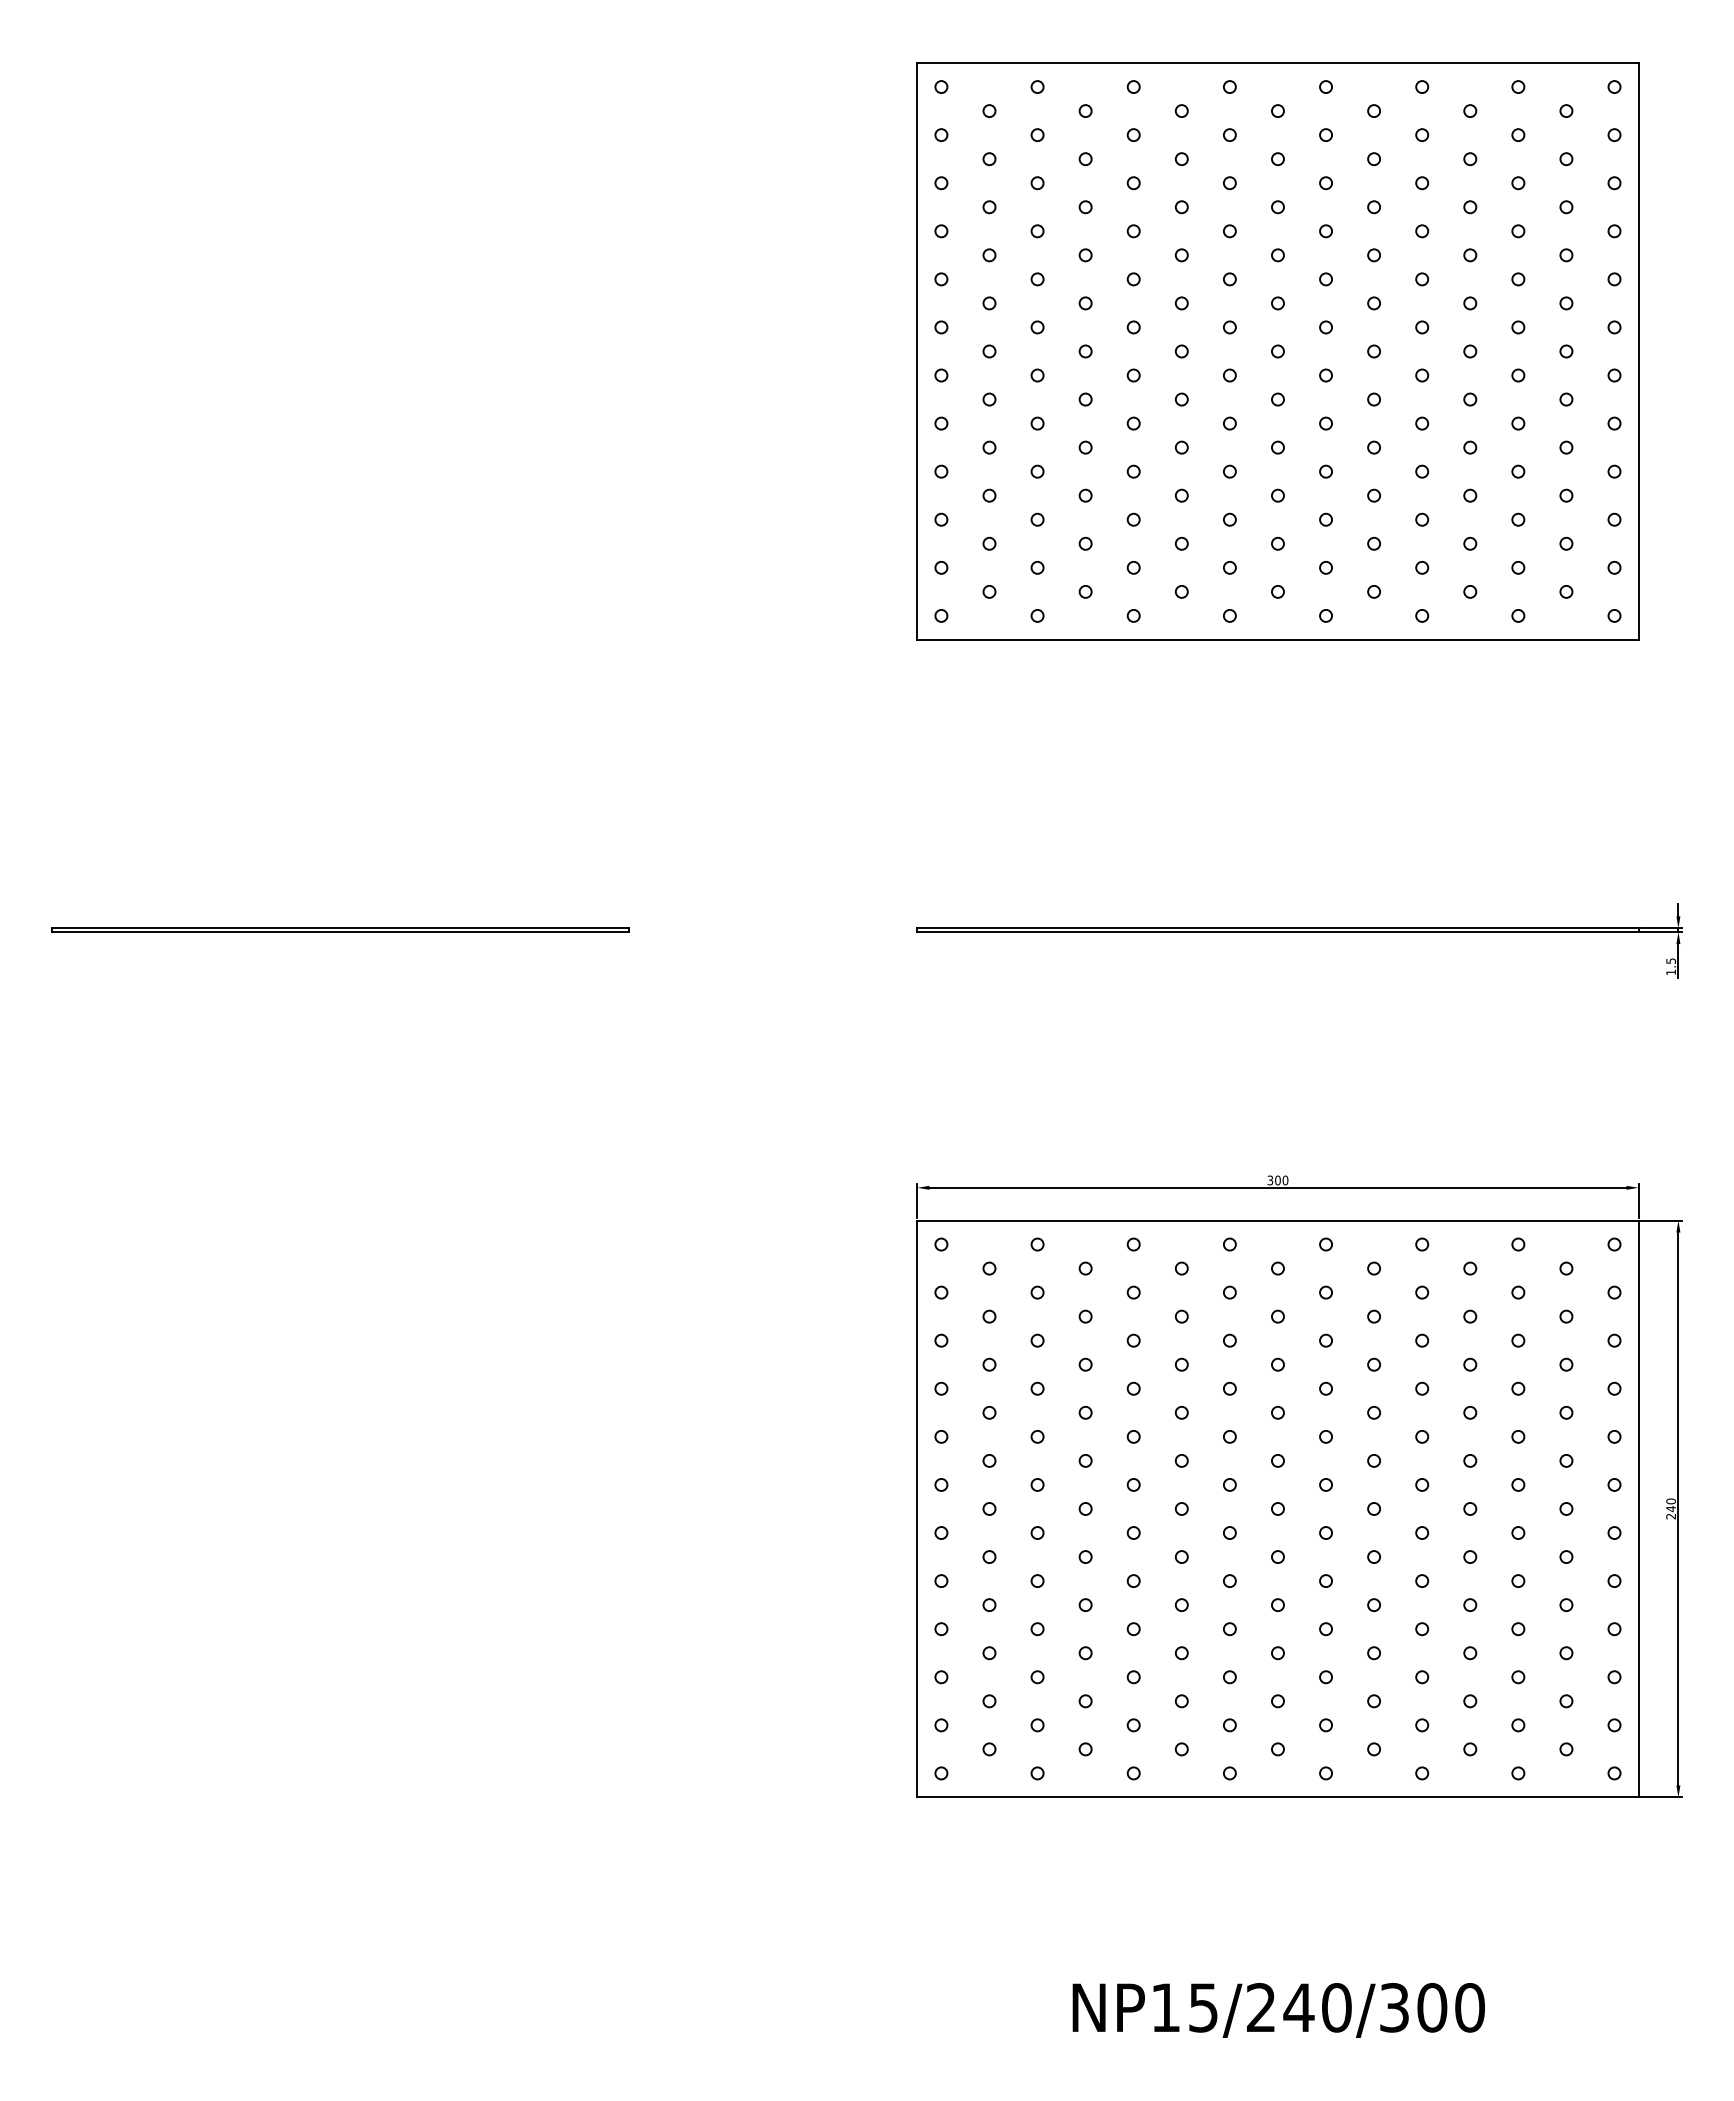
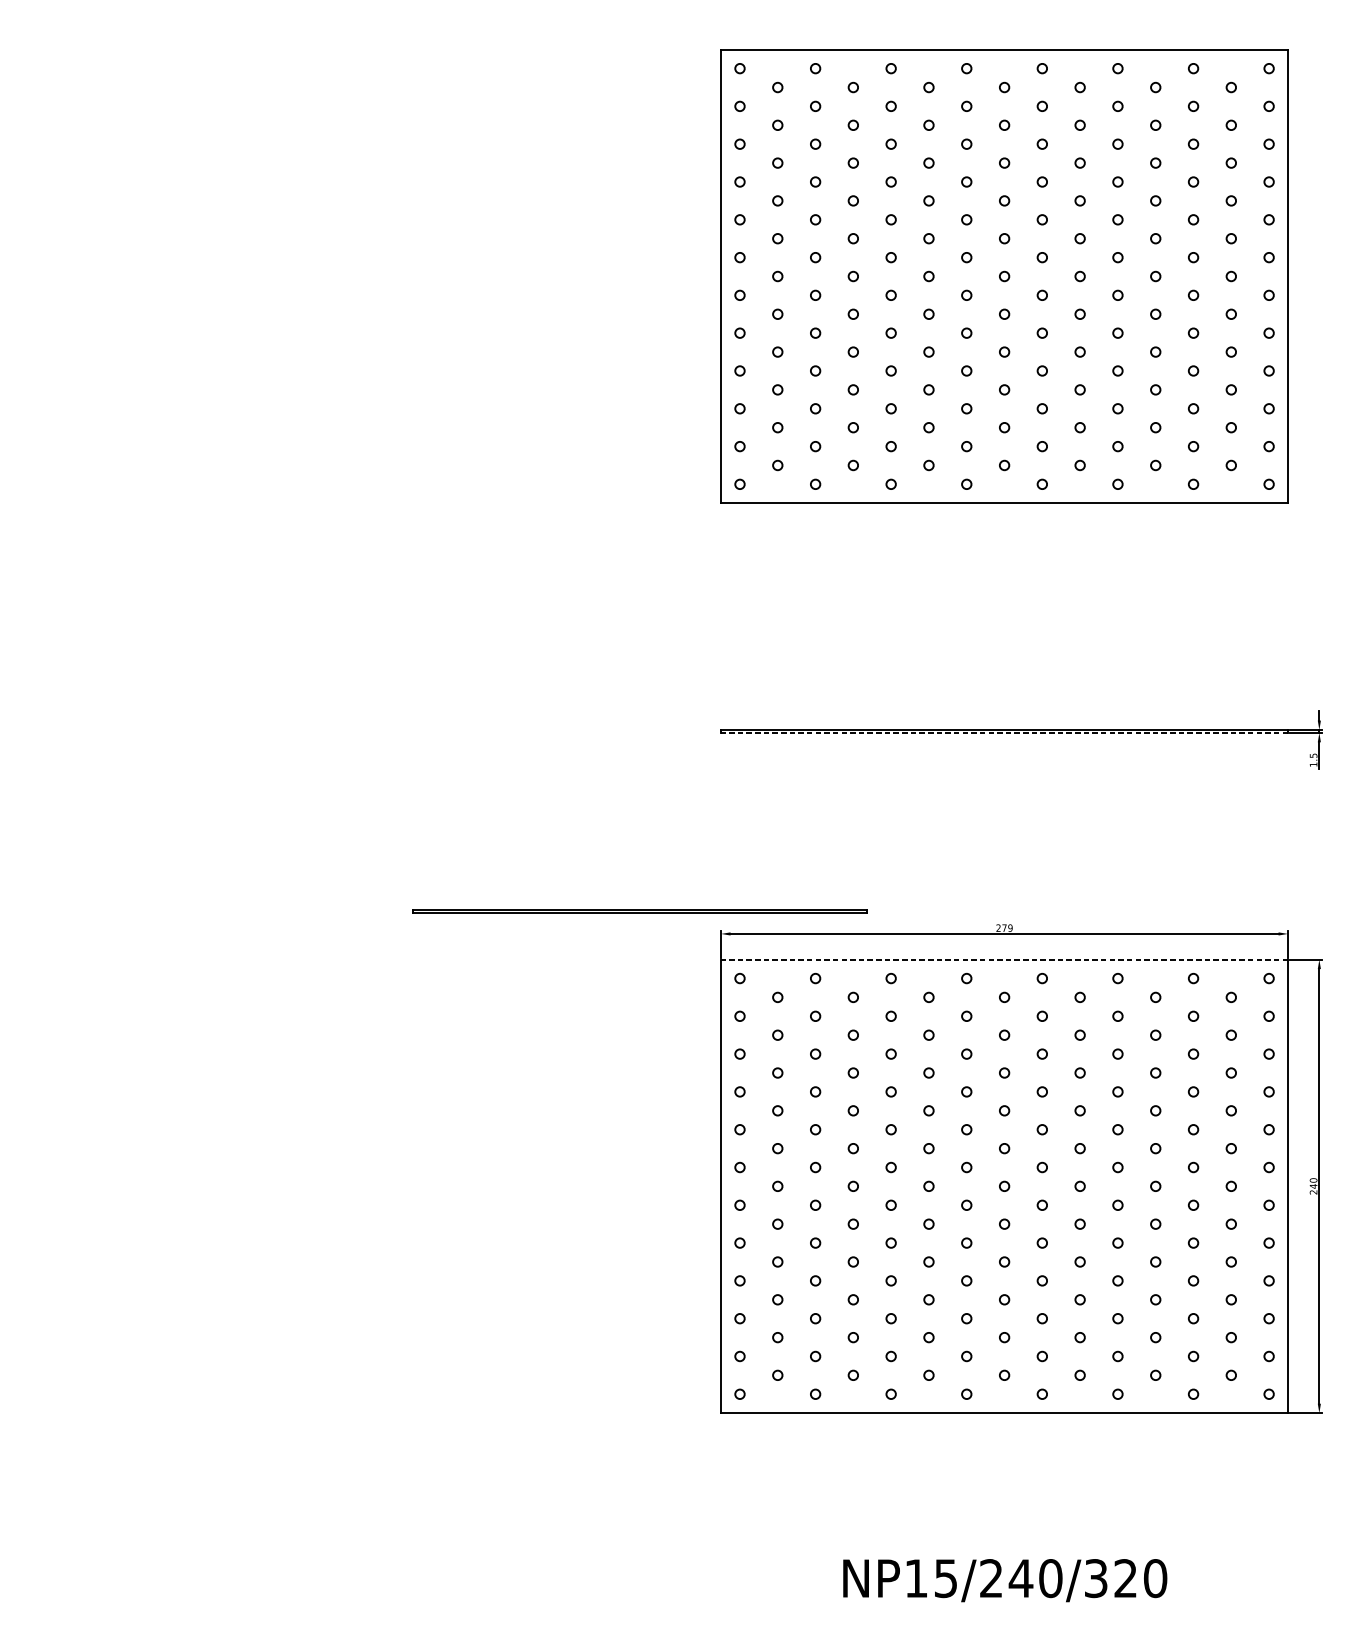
part: (340, 929) -> (640, 910), moved
line: (1277, 932) -> (1004, 733), solid -> dashed
text: (1277, 1180) -> (1004, 928), 300 -> 279
line: (1277, 1220) -> (1004, 959), solid -> dashed
text: (1432, 2007) -> (1126, 1578), NP15/240/300 -> NP15/240/320

